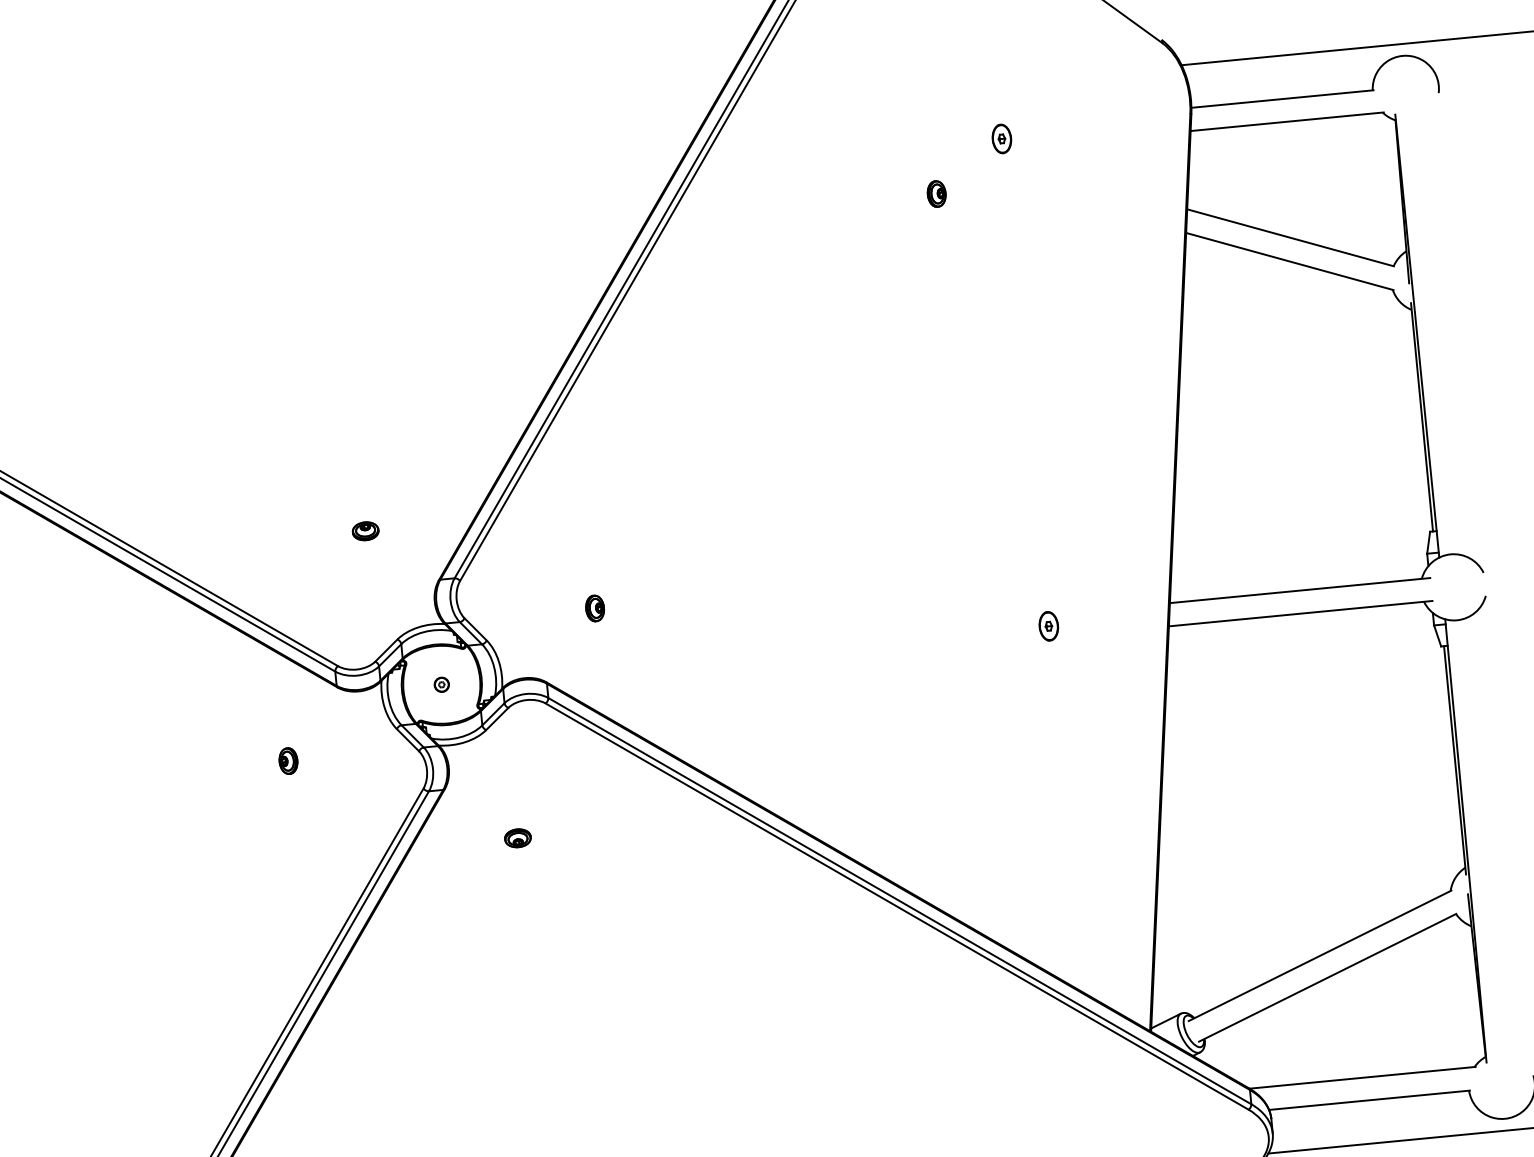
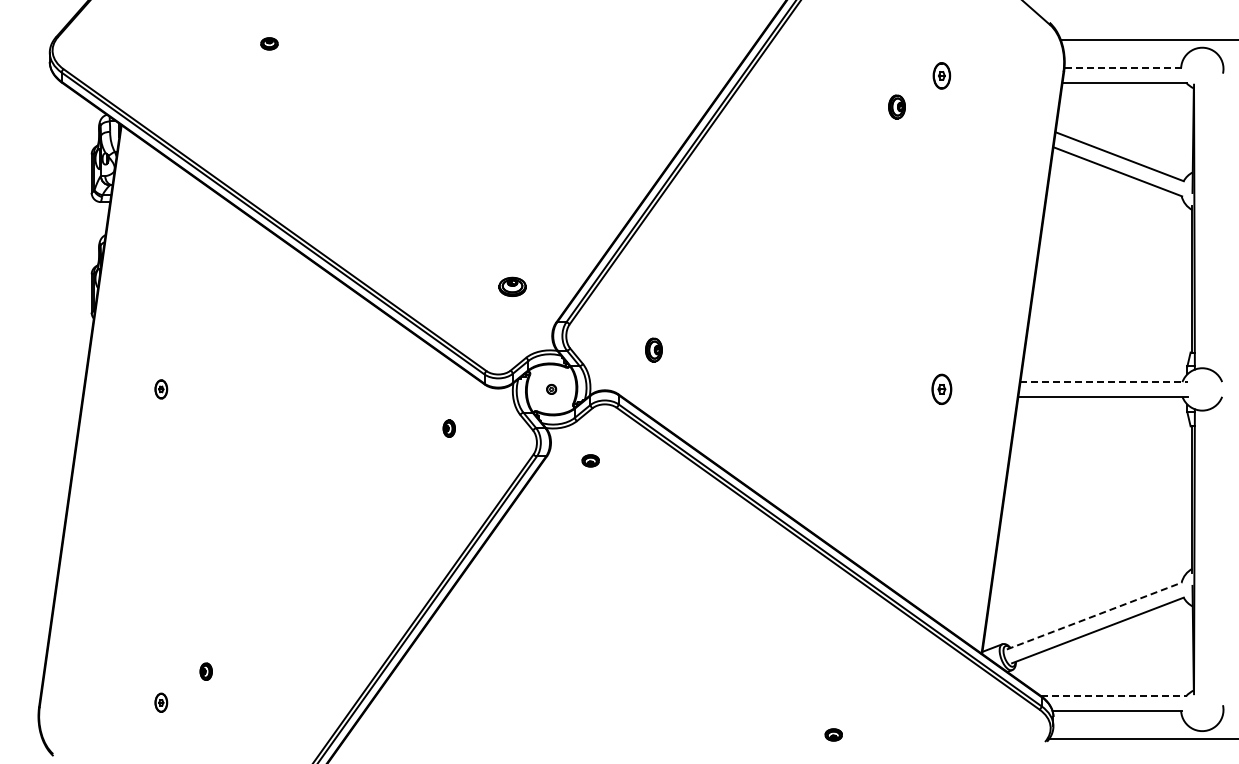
line: (1283, 98) -> (1123, 67), solid -> dashed
part: (1001, 139) -> (941, 76), size x1.4
part: (935, 194) -> (896, 107), size x1.4
part: (365, 530) -> (512, 286), size x1.6
line: (1300, 591) -> (1104, 382), solid -> dashed
part: (594, 608) -> (653, 350), size x1.4
part: (1048, 626) -> (941, 389), size x1.6
part: (517, 837) -> (590, 460), moved
line: (1319, 955) -> (1094, 615), solid -> dashed
line: (1363, 1078) -> (1114, 696), solid -> dashed

